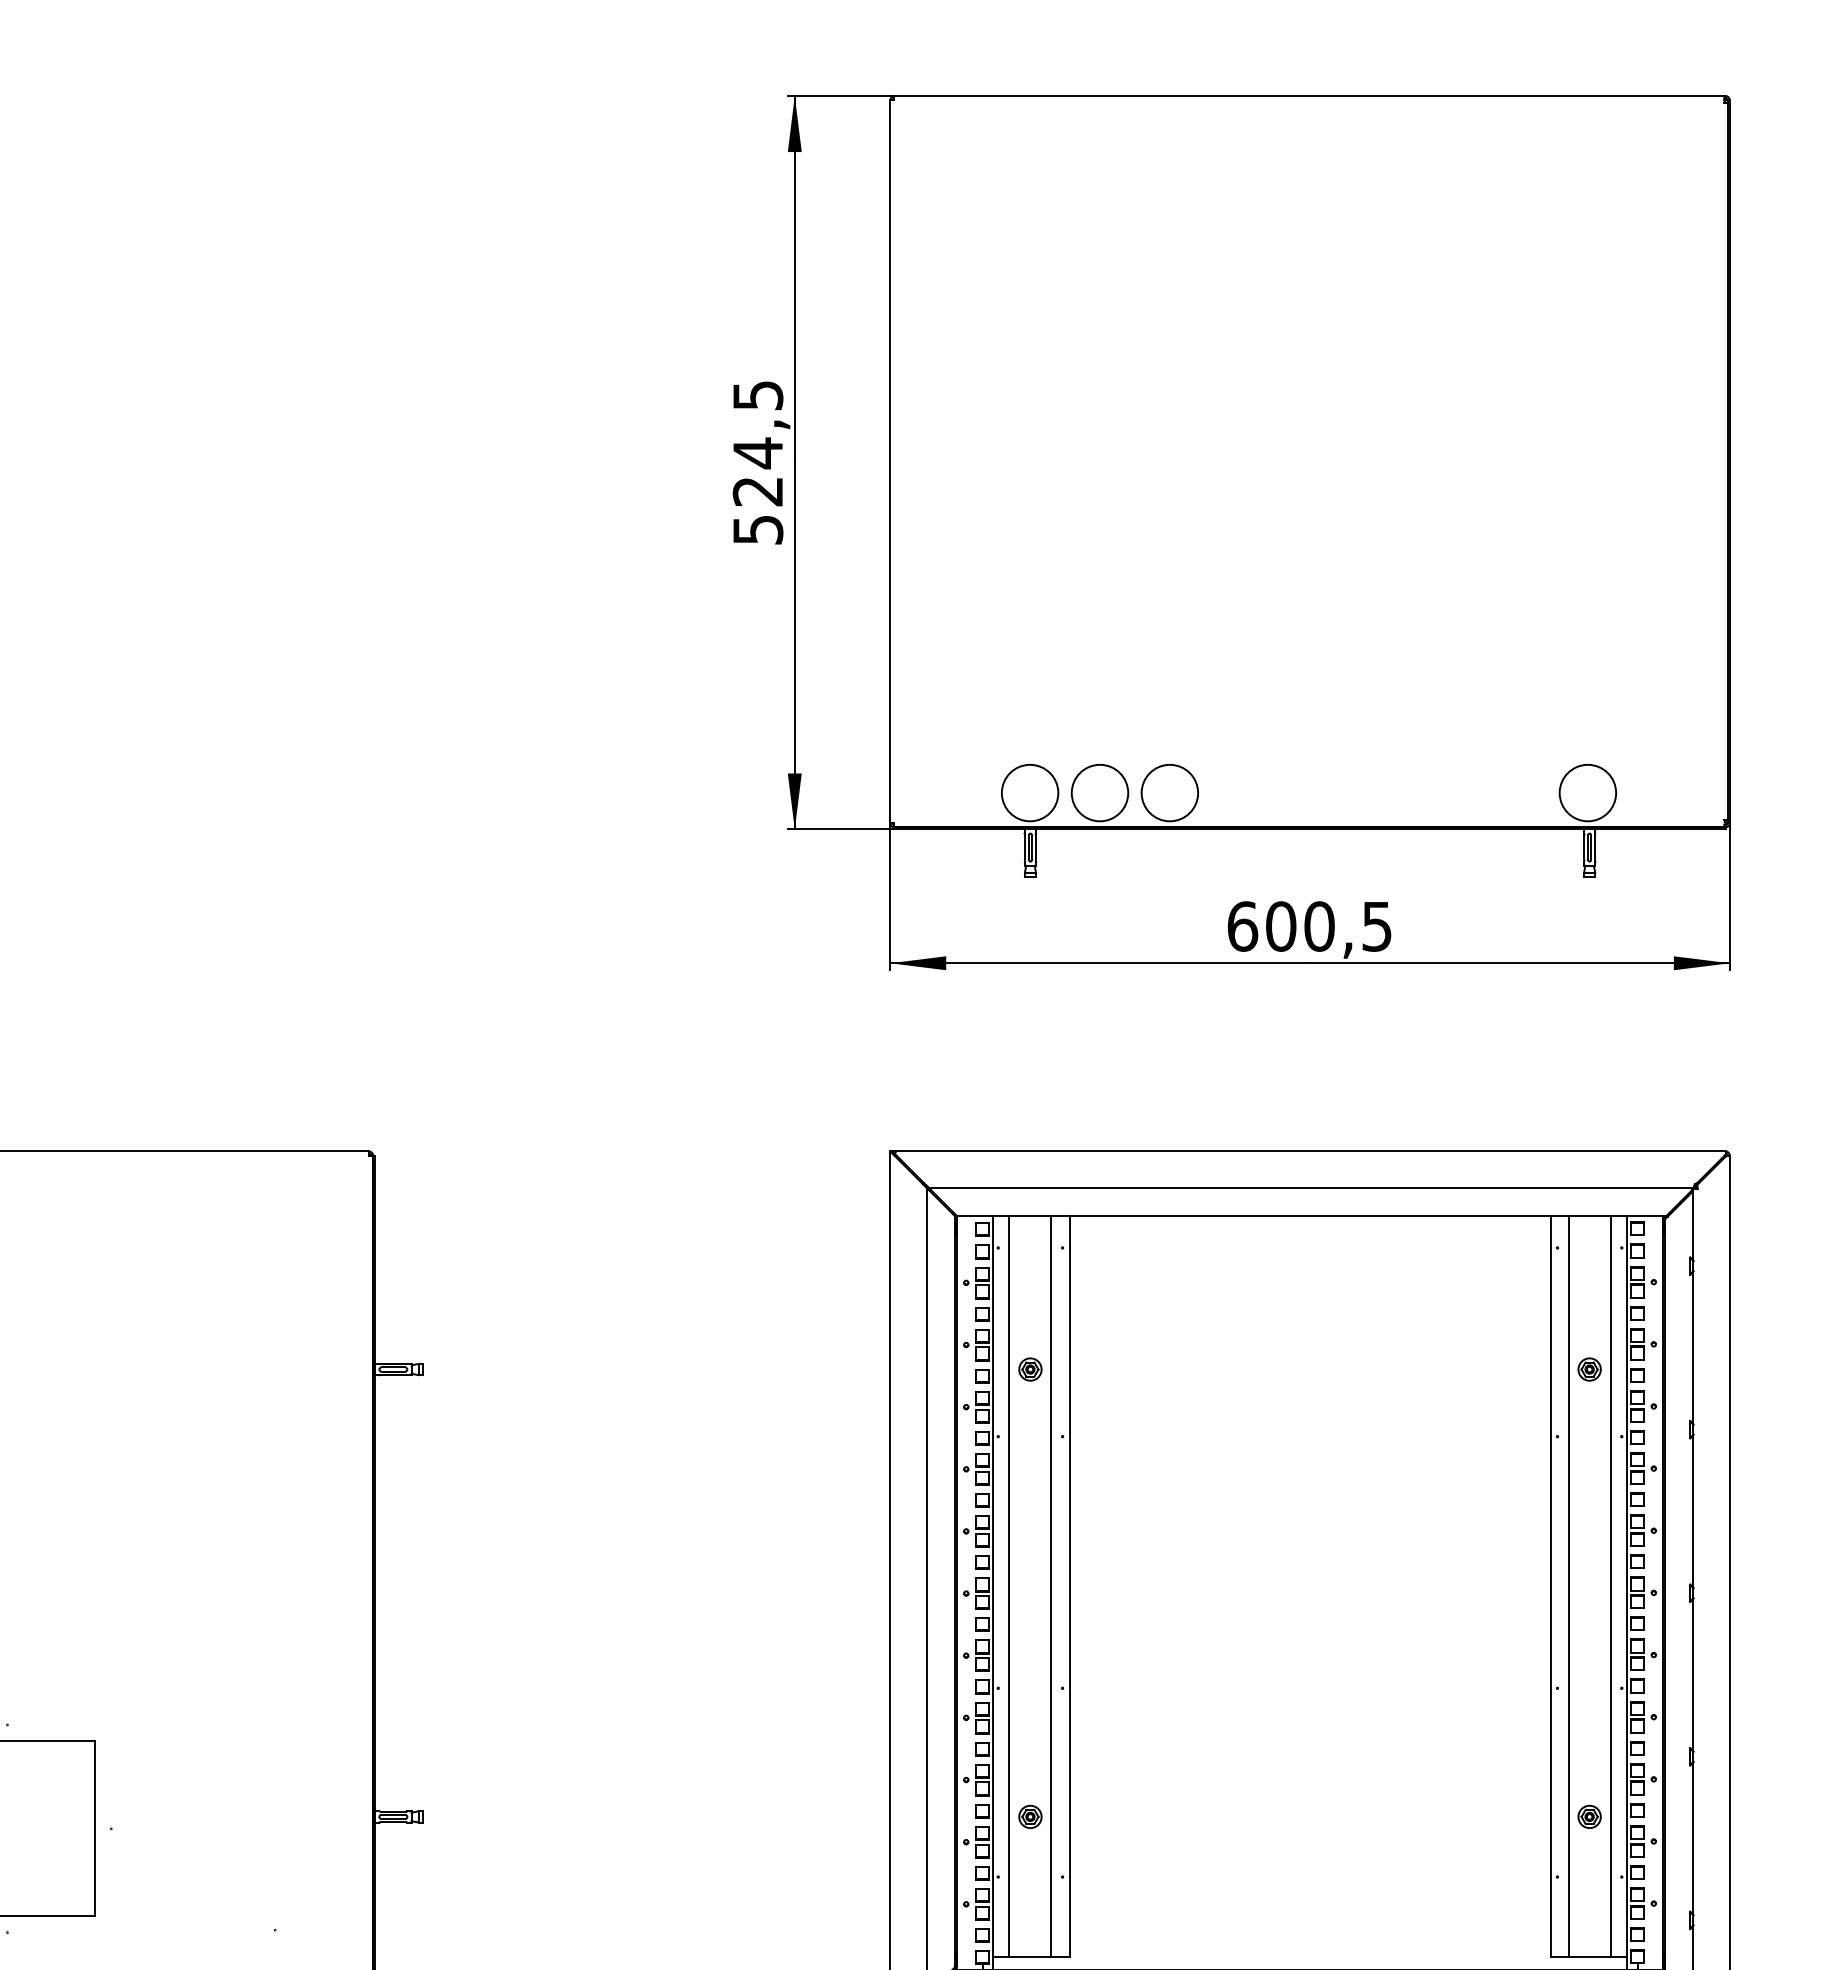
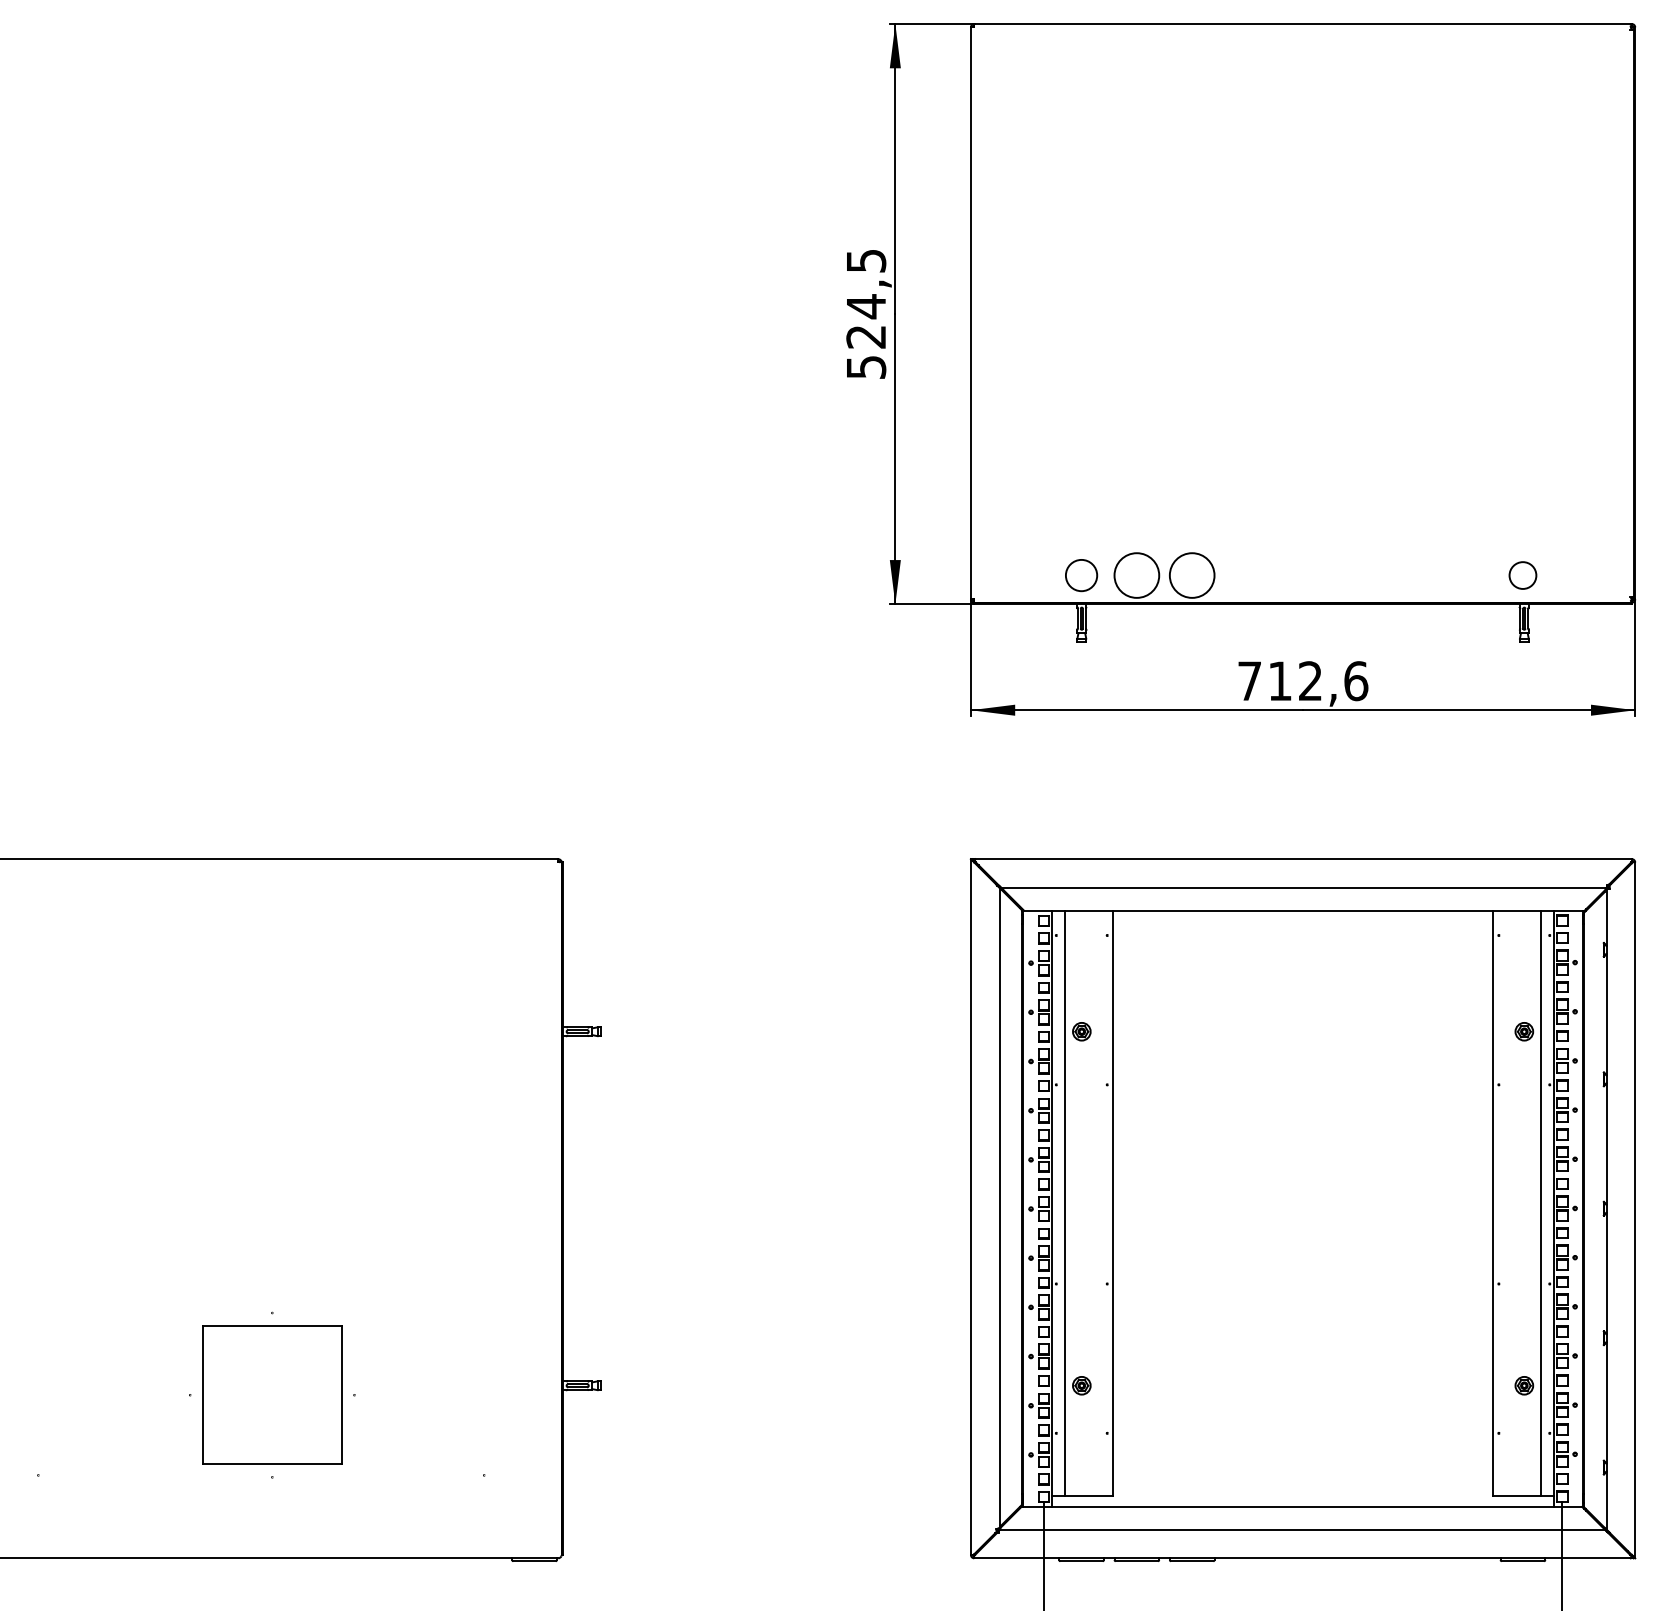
circle: (1030, 793) -> (1081, 575), size x0.7
circle: (1587, 793) -> (1522, 575), size x0.6
text: (1310, 926) -> (1303, 681), 600,5 -> 712,6
line: (1051, 1586) -> (1098, 1203), removed
line: (1568, 1586) -> (1507, 1203), removed

